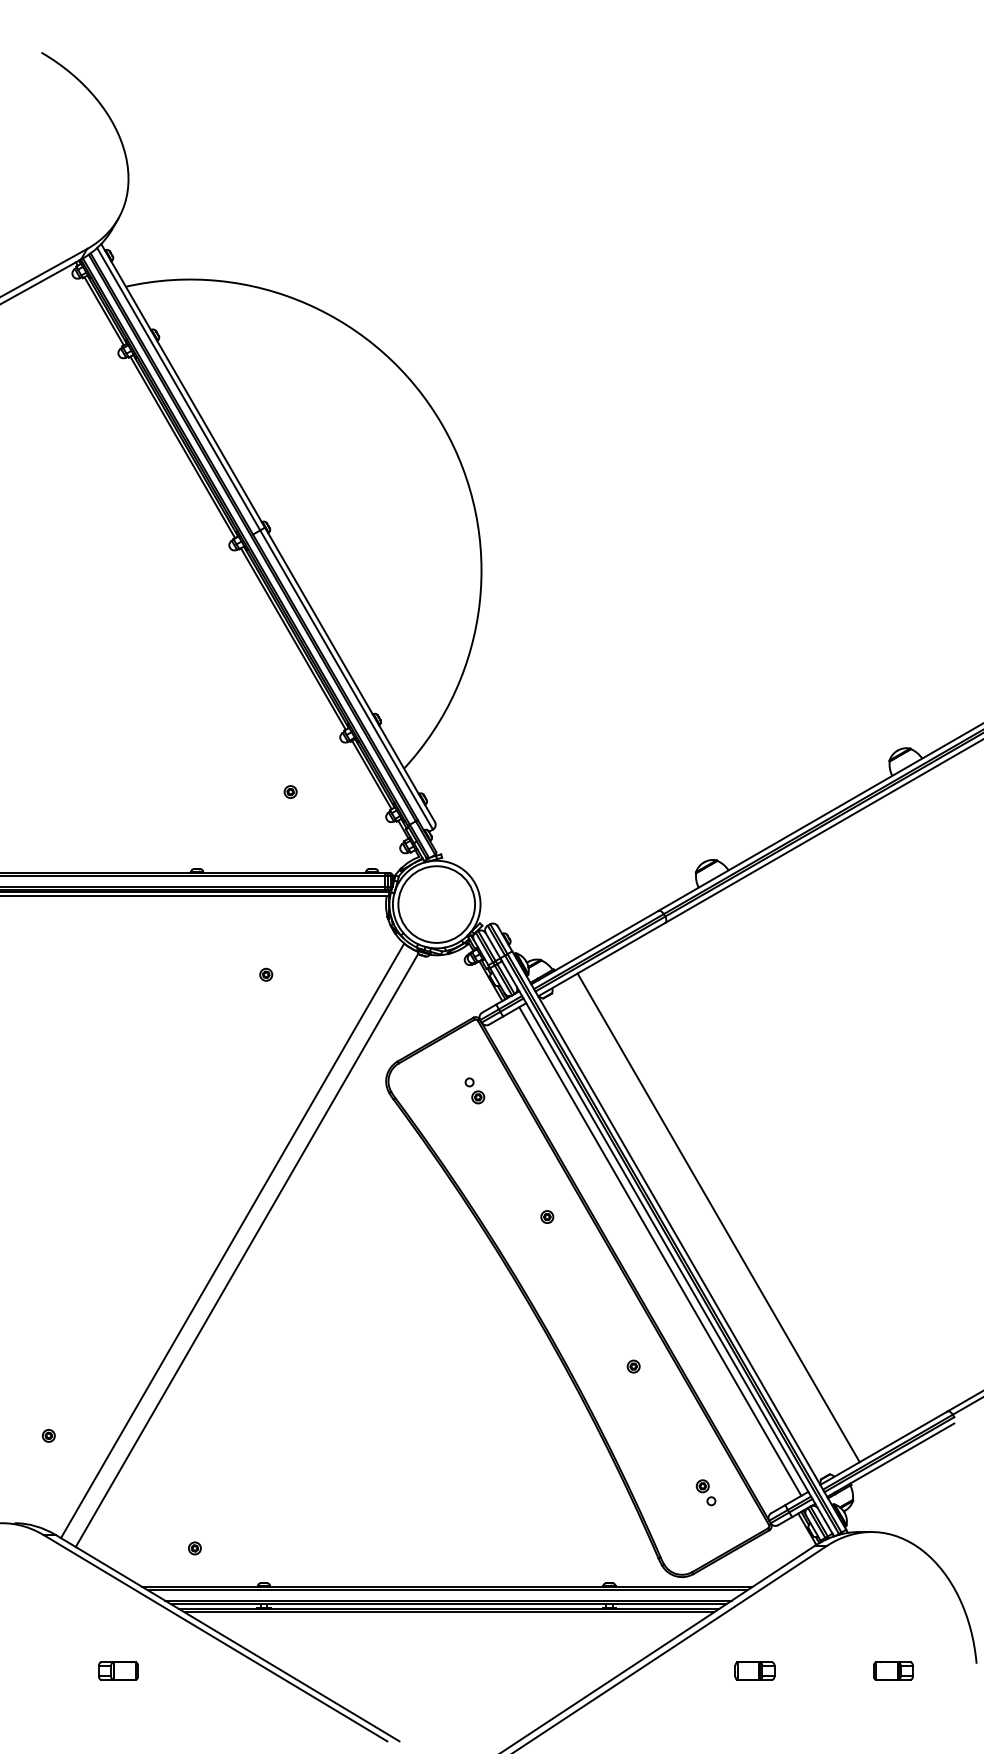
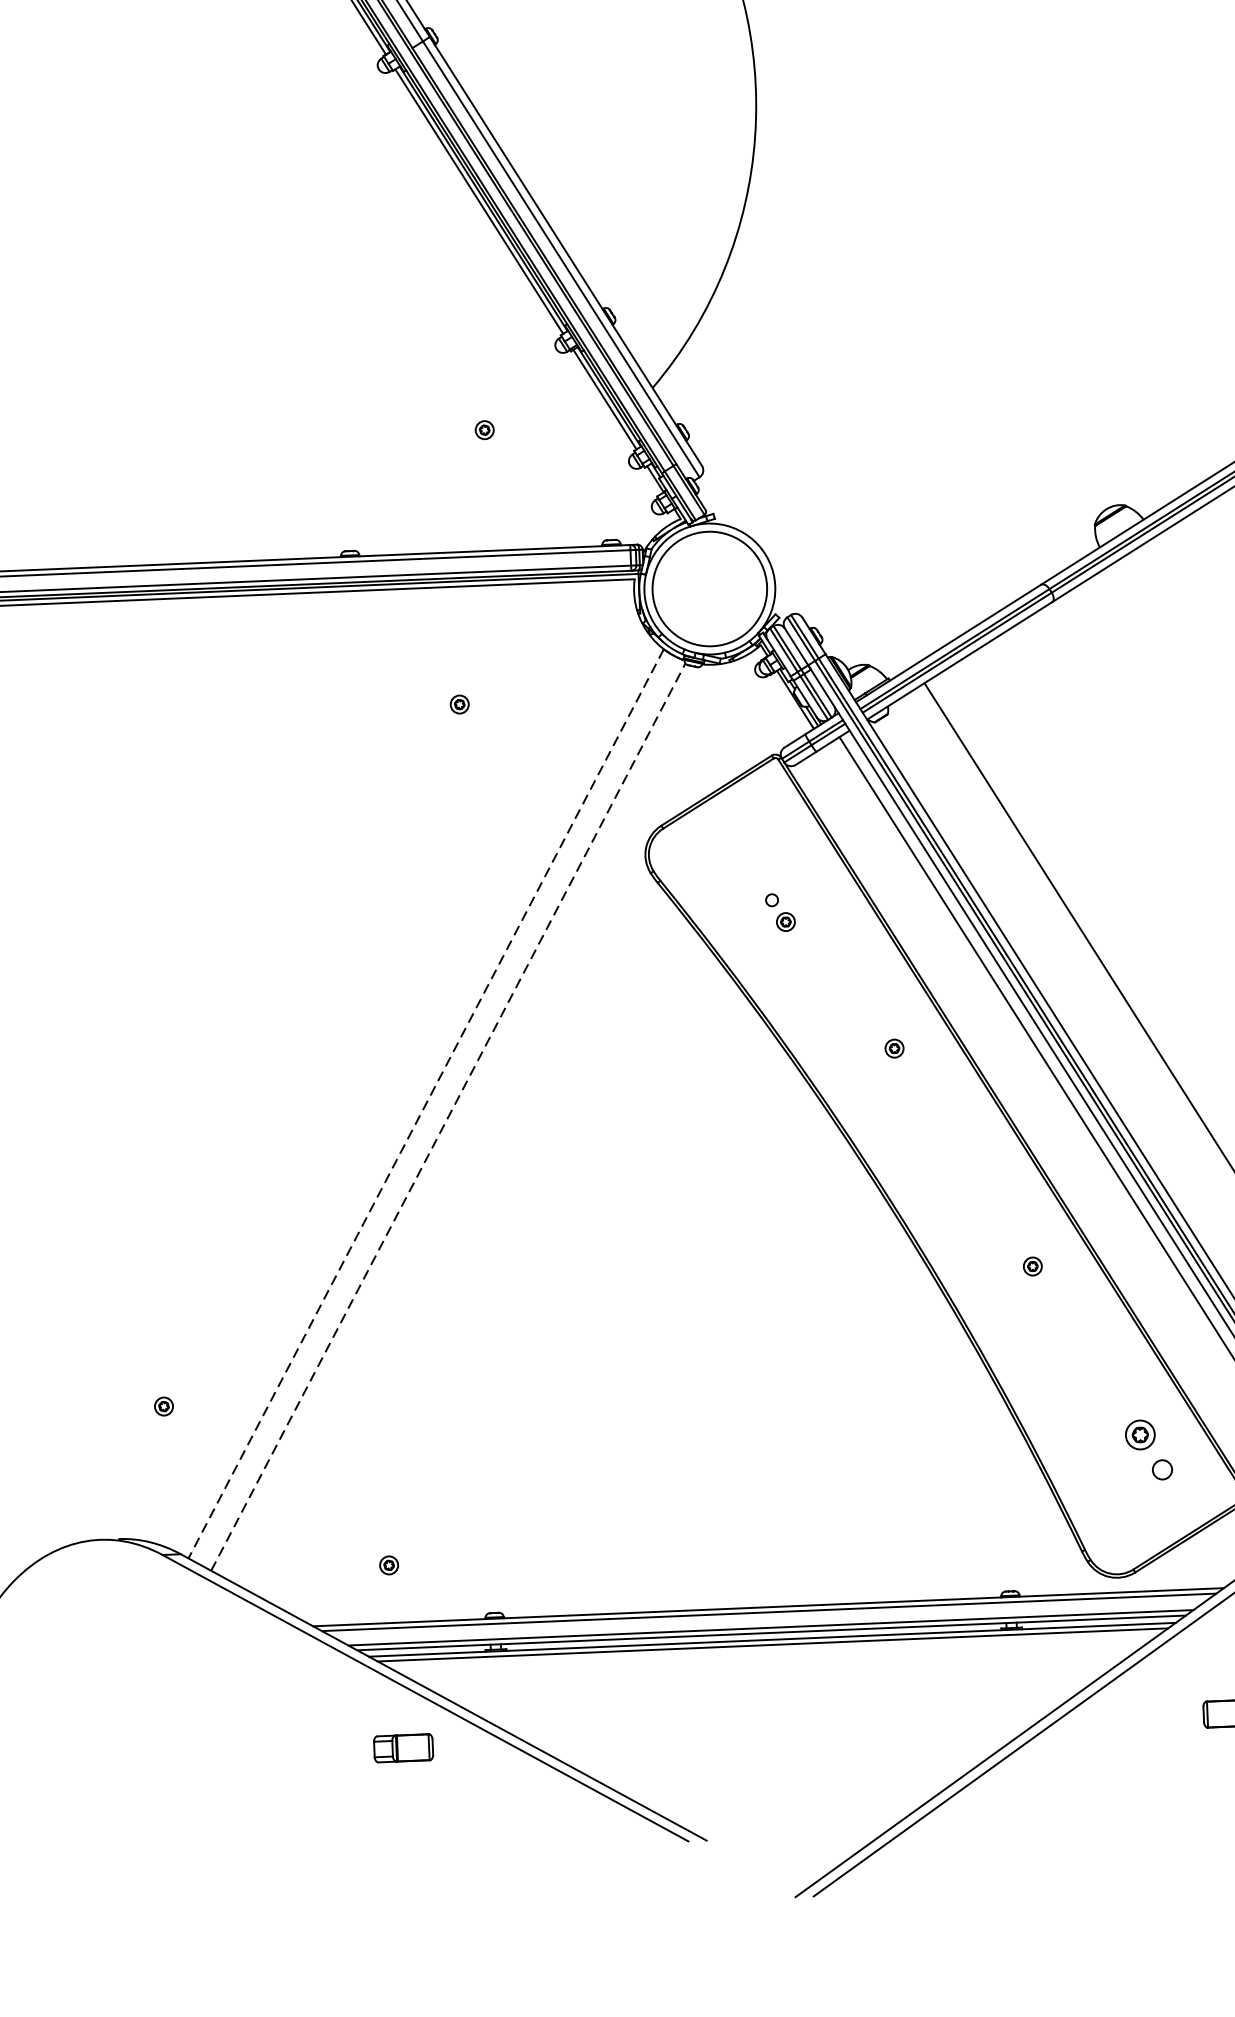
part: (474, 1090) -> (779, 912), moved
line: (232, 1241) -> (426, 1104), solid -> dashed
line: (247, 1250) -> (448, 1117), solid -> dashed
part: (705, 1492) -> (1147, 1449), size x1.6
part: (118, 1670) -> (403, 1747), moved

